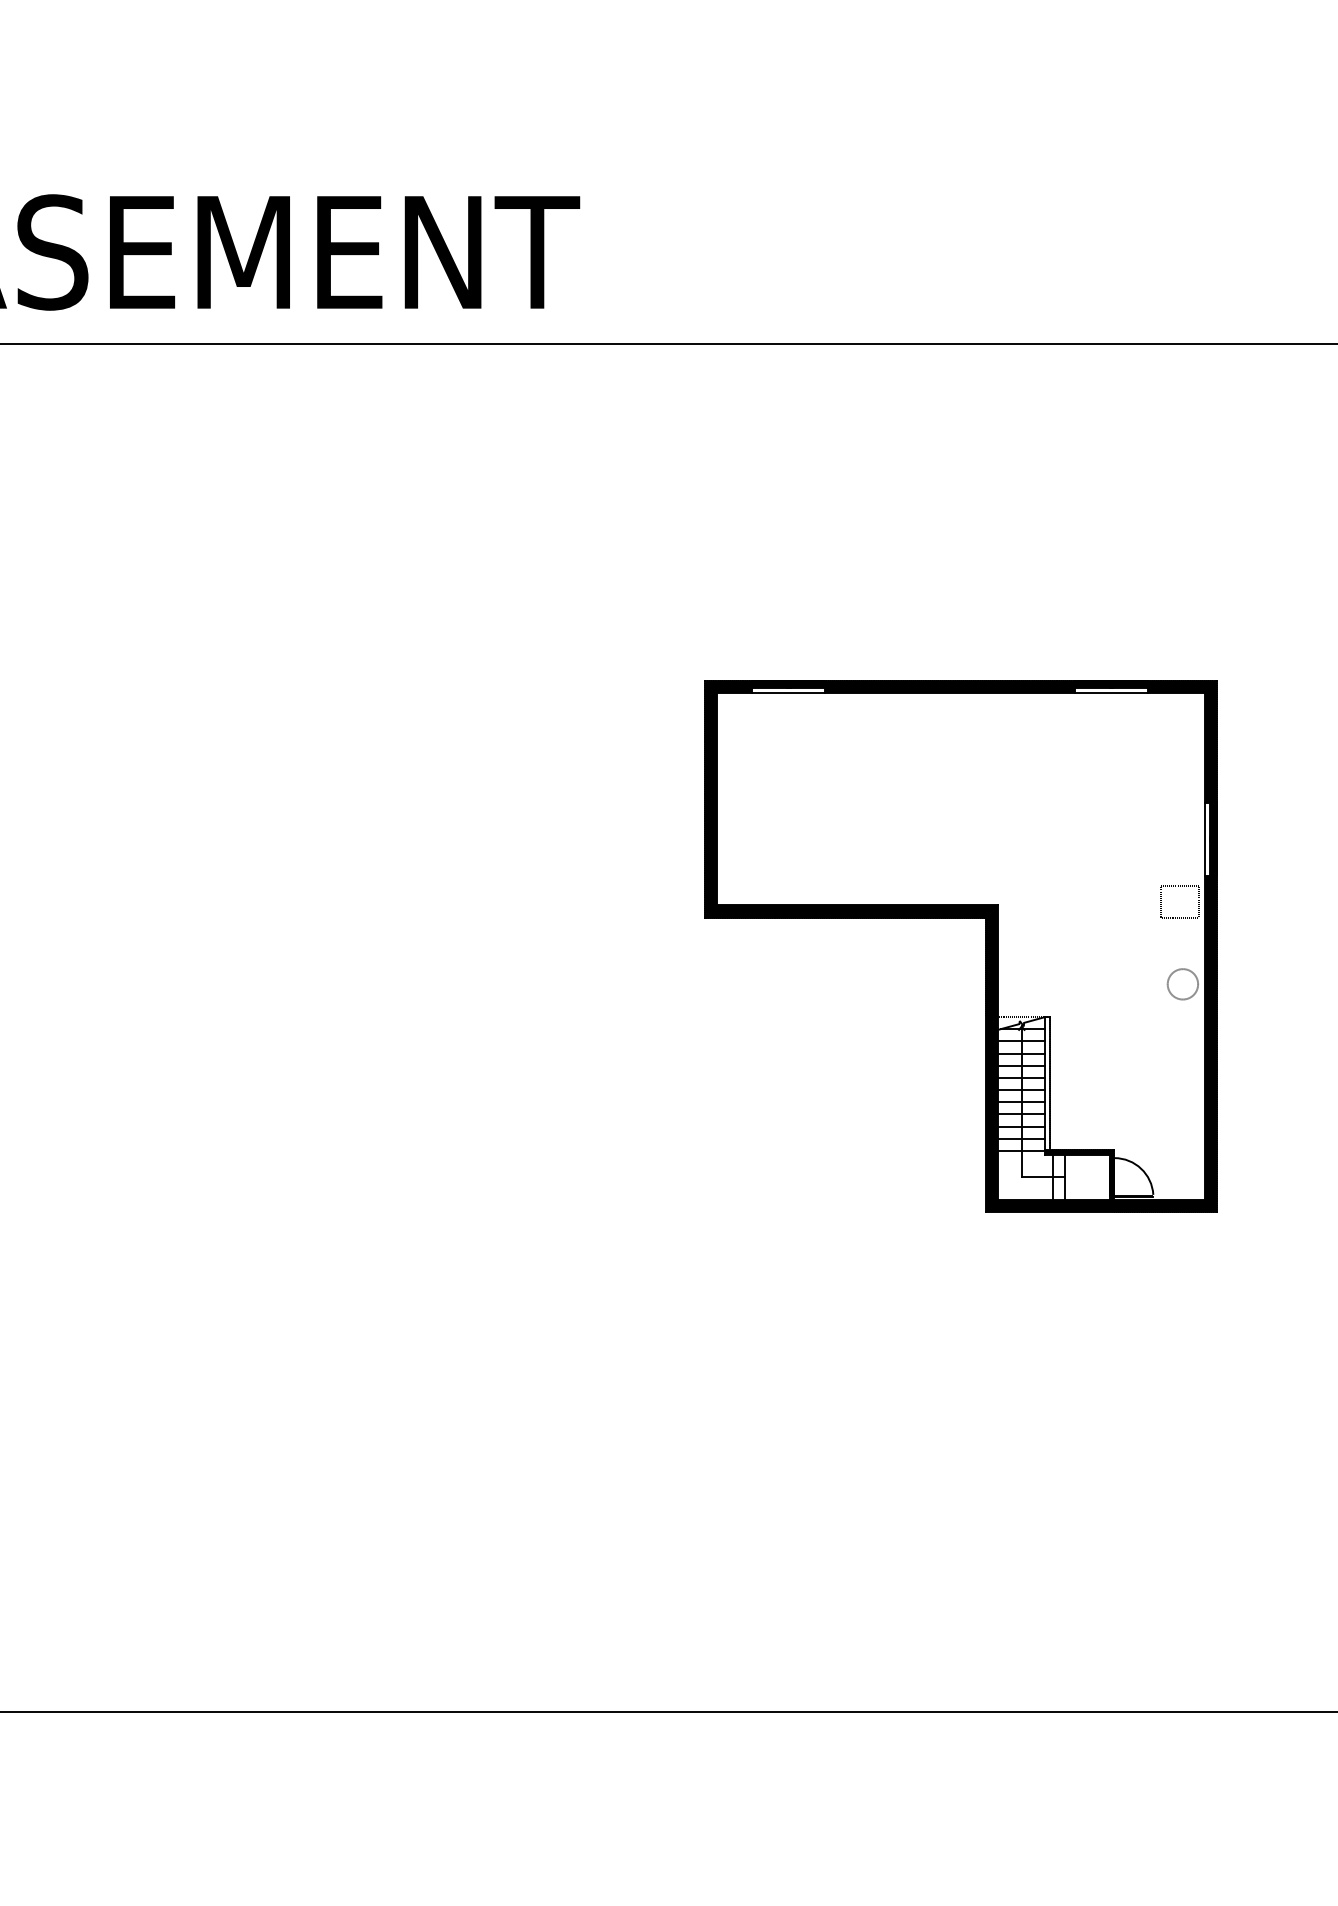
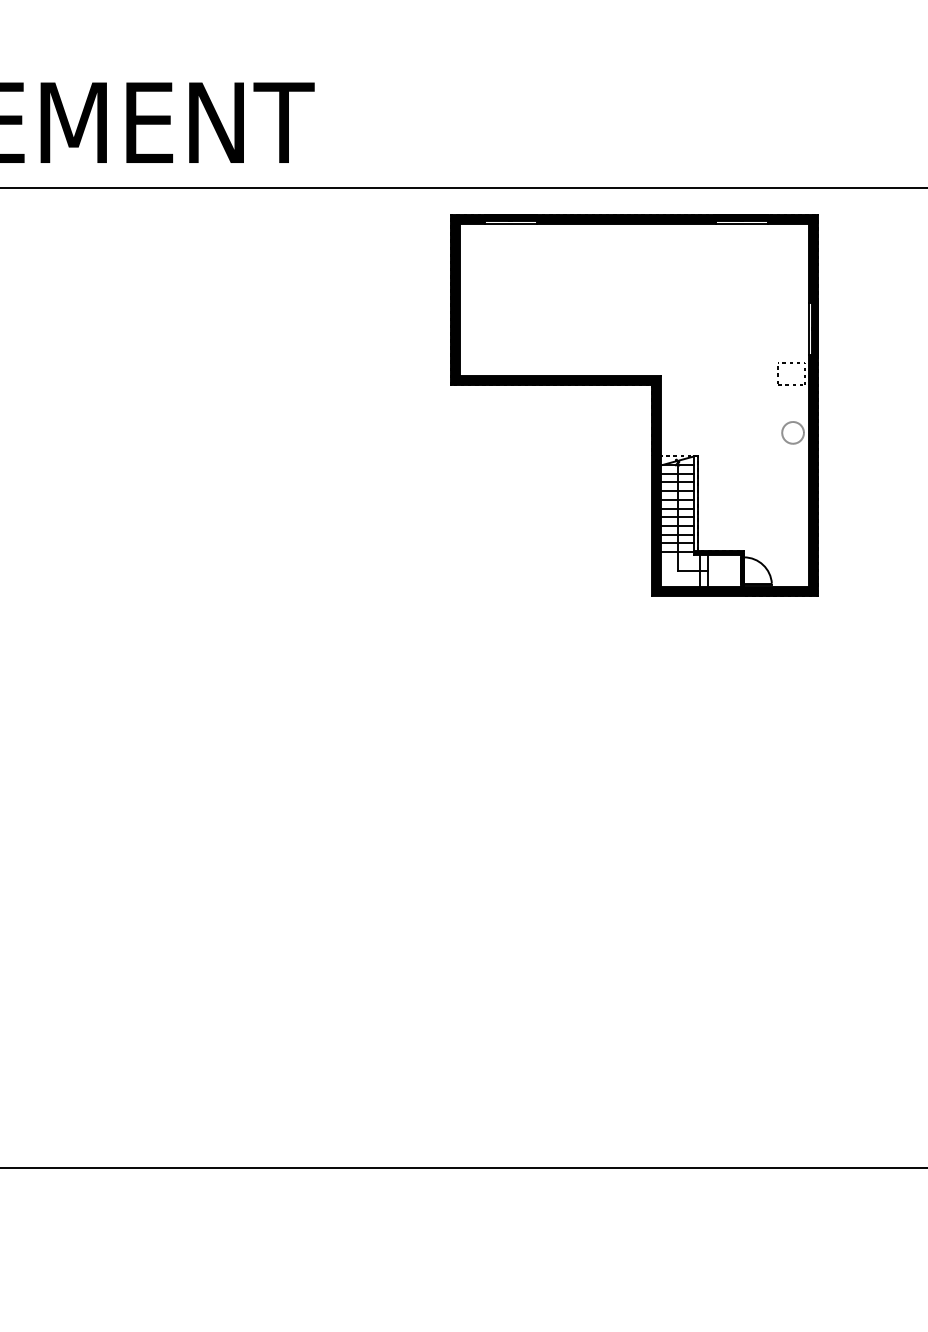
part: (985, 946) -> (651, 405), moved

